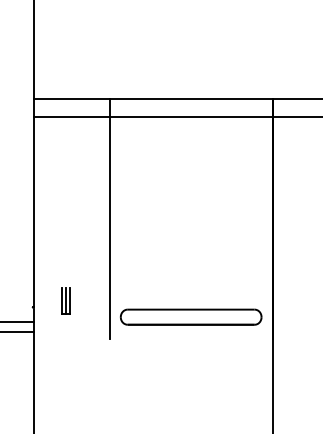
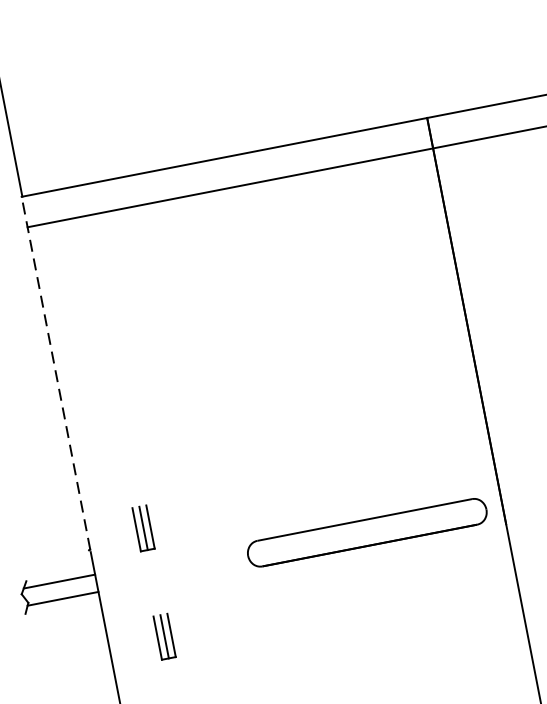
line: (33, 202) -> (55, 372), solid -> dashed
line: (109, 218) -> (189, 374), removed
part: (190, 316) -> (365, 531), moved
part: (65, 364) -> (163, 636), added

